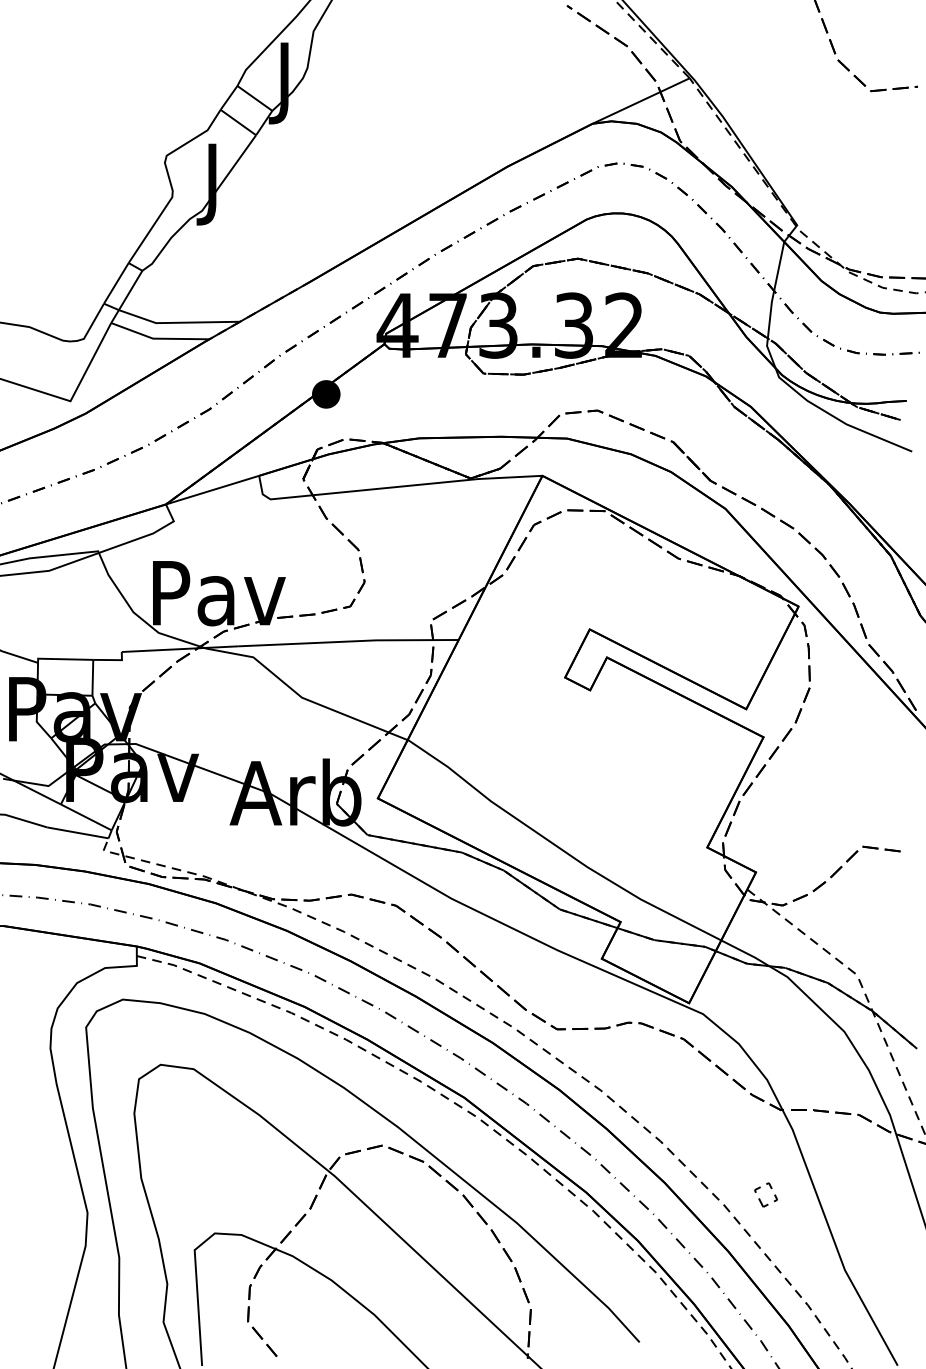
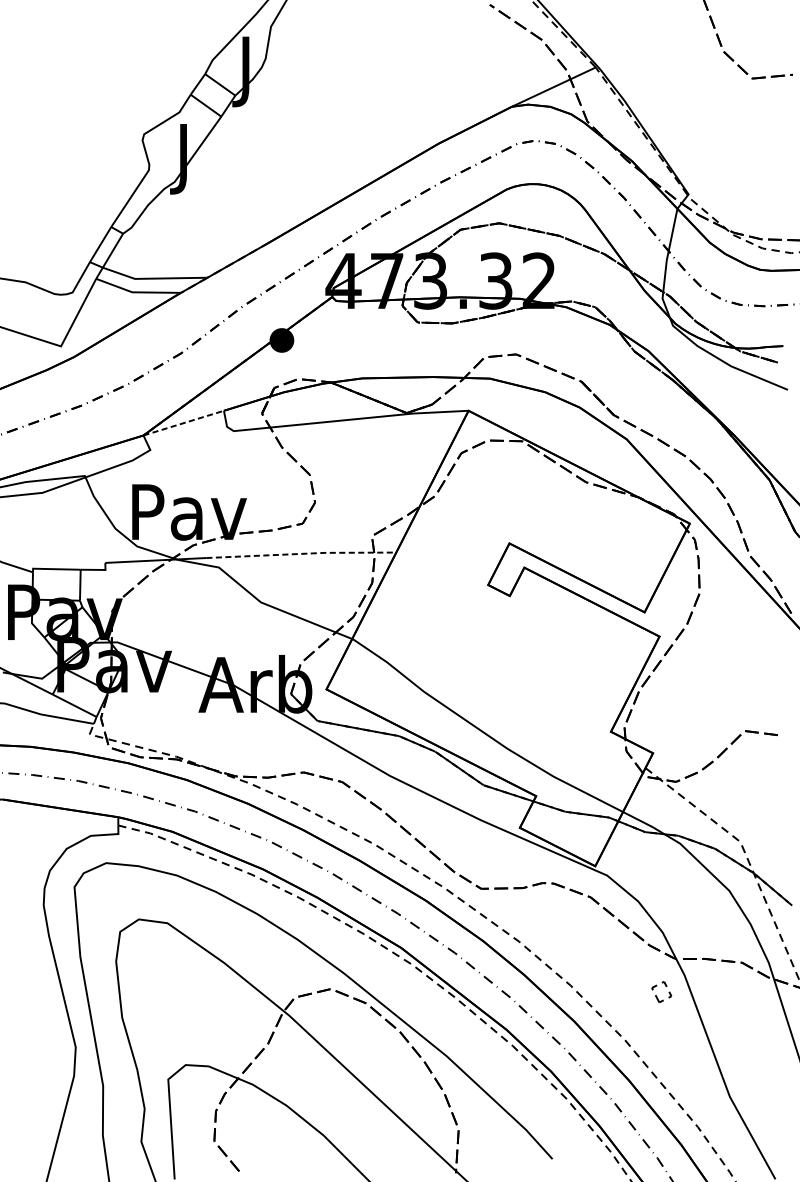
line: (212, 490) -> (183, 423), solid -> dashed
line: (349, 641) -> (301, 553), solid -> dashed
part: (760, 1199) -> (656, 996), moved

